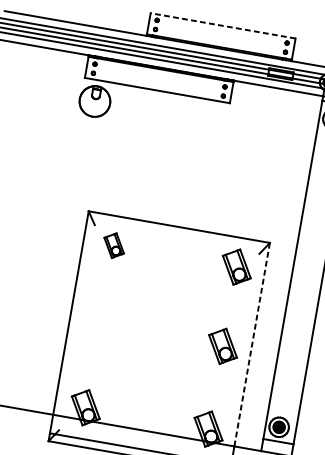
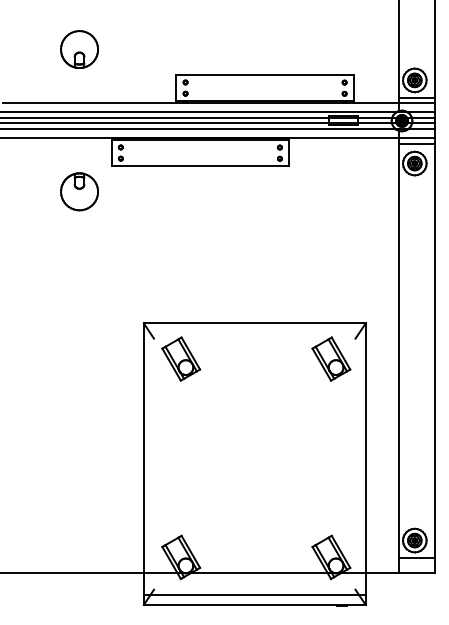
line: (223, 26) -> (265, 75), dashed -> solid
part: (94, 101) -> (79, 191), moved
part: (114, 245) -> (181, 358), size x1.43
part: (223, 345) -> (331, 455), removed
line: (251, 345) -> (365, 448), dashed -> solid

